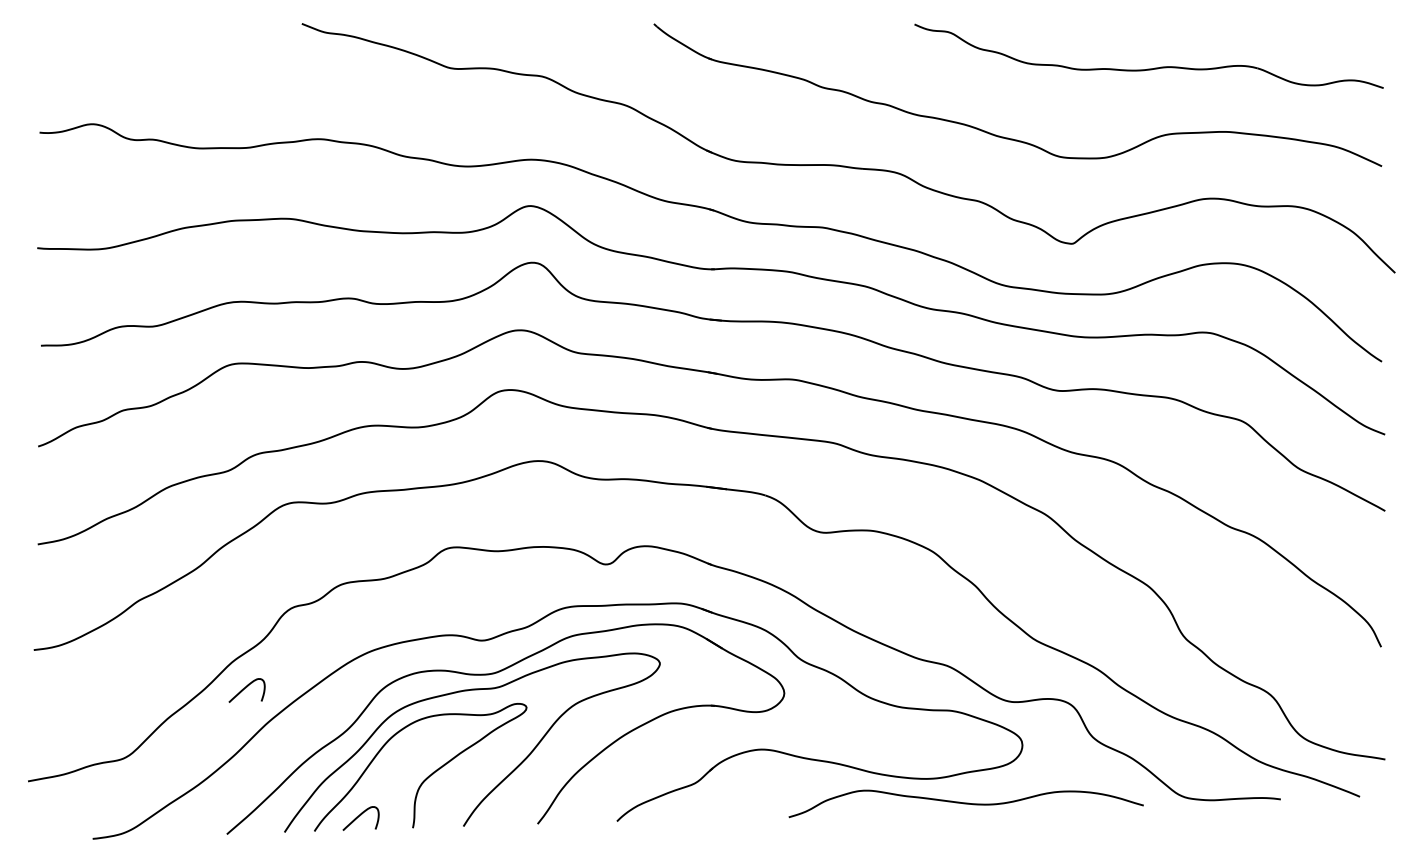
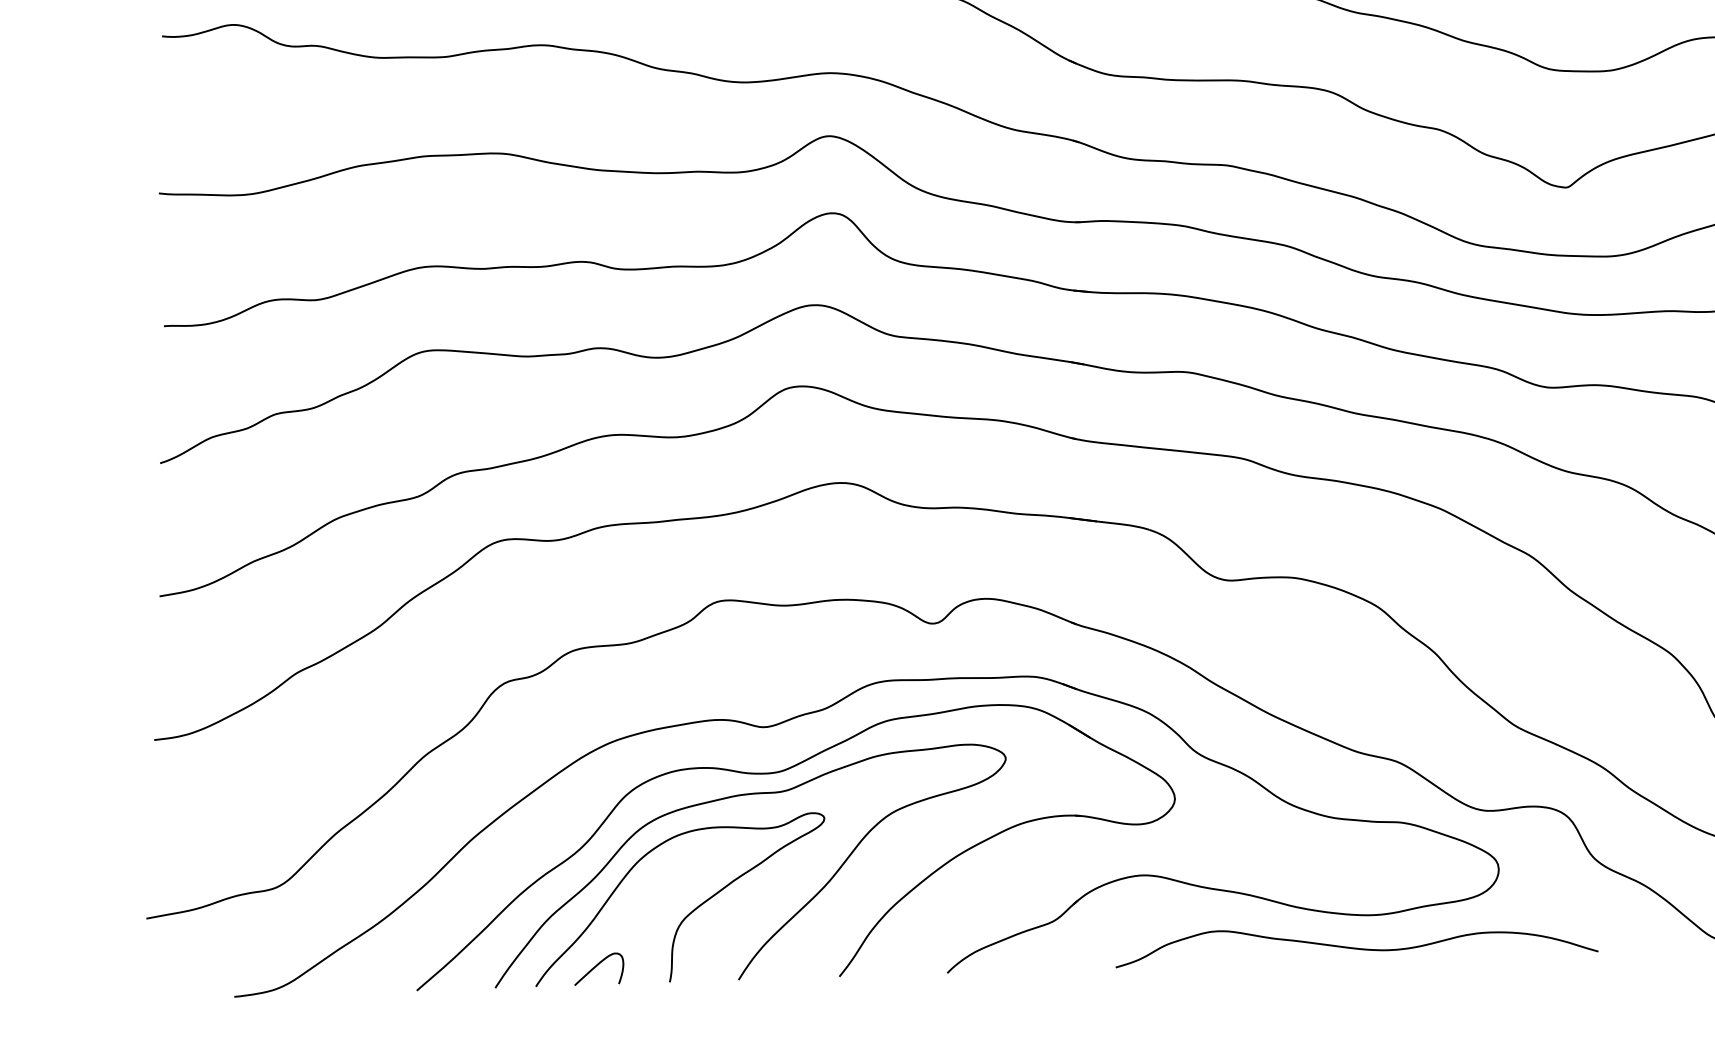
curve: (245, 688) -> (442, 792), removed
curve: (965, 803) -> (1356, 948), moved

